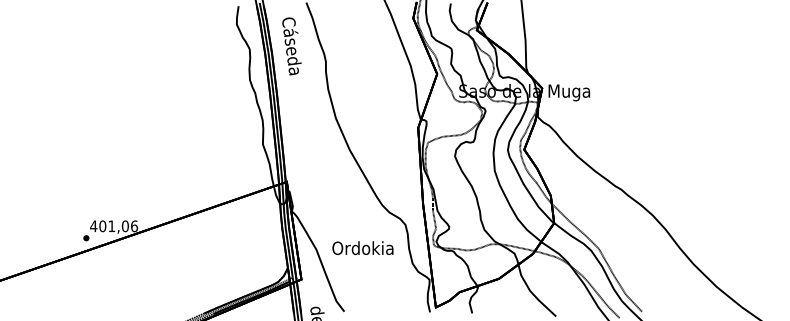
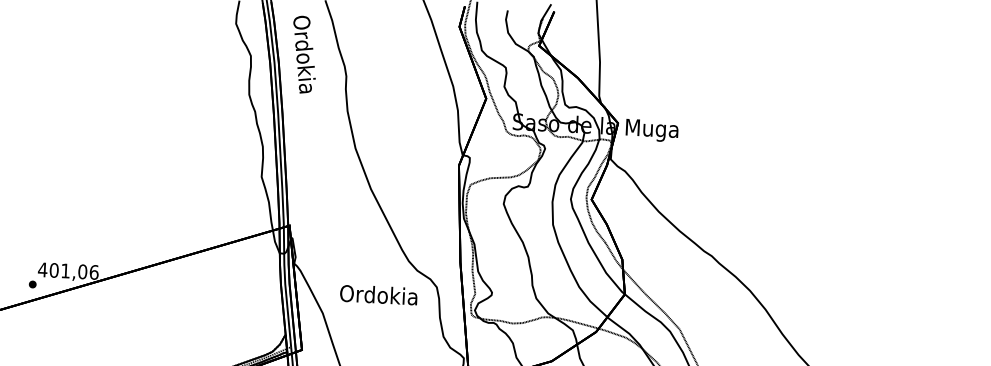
text: (291, 46) -> (303, 54), Cáseda -> Ordokia
text: (362, 247) -> (378, 294), moved

